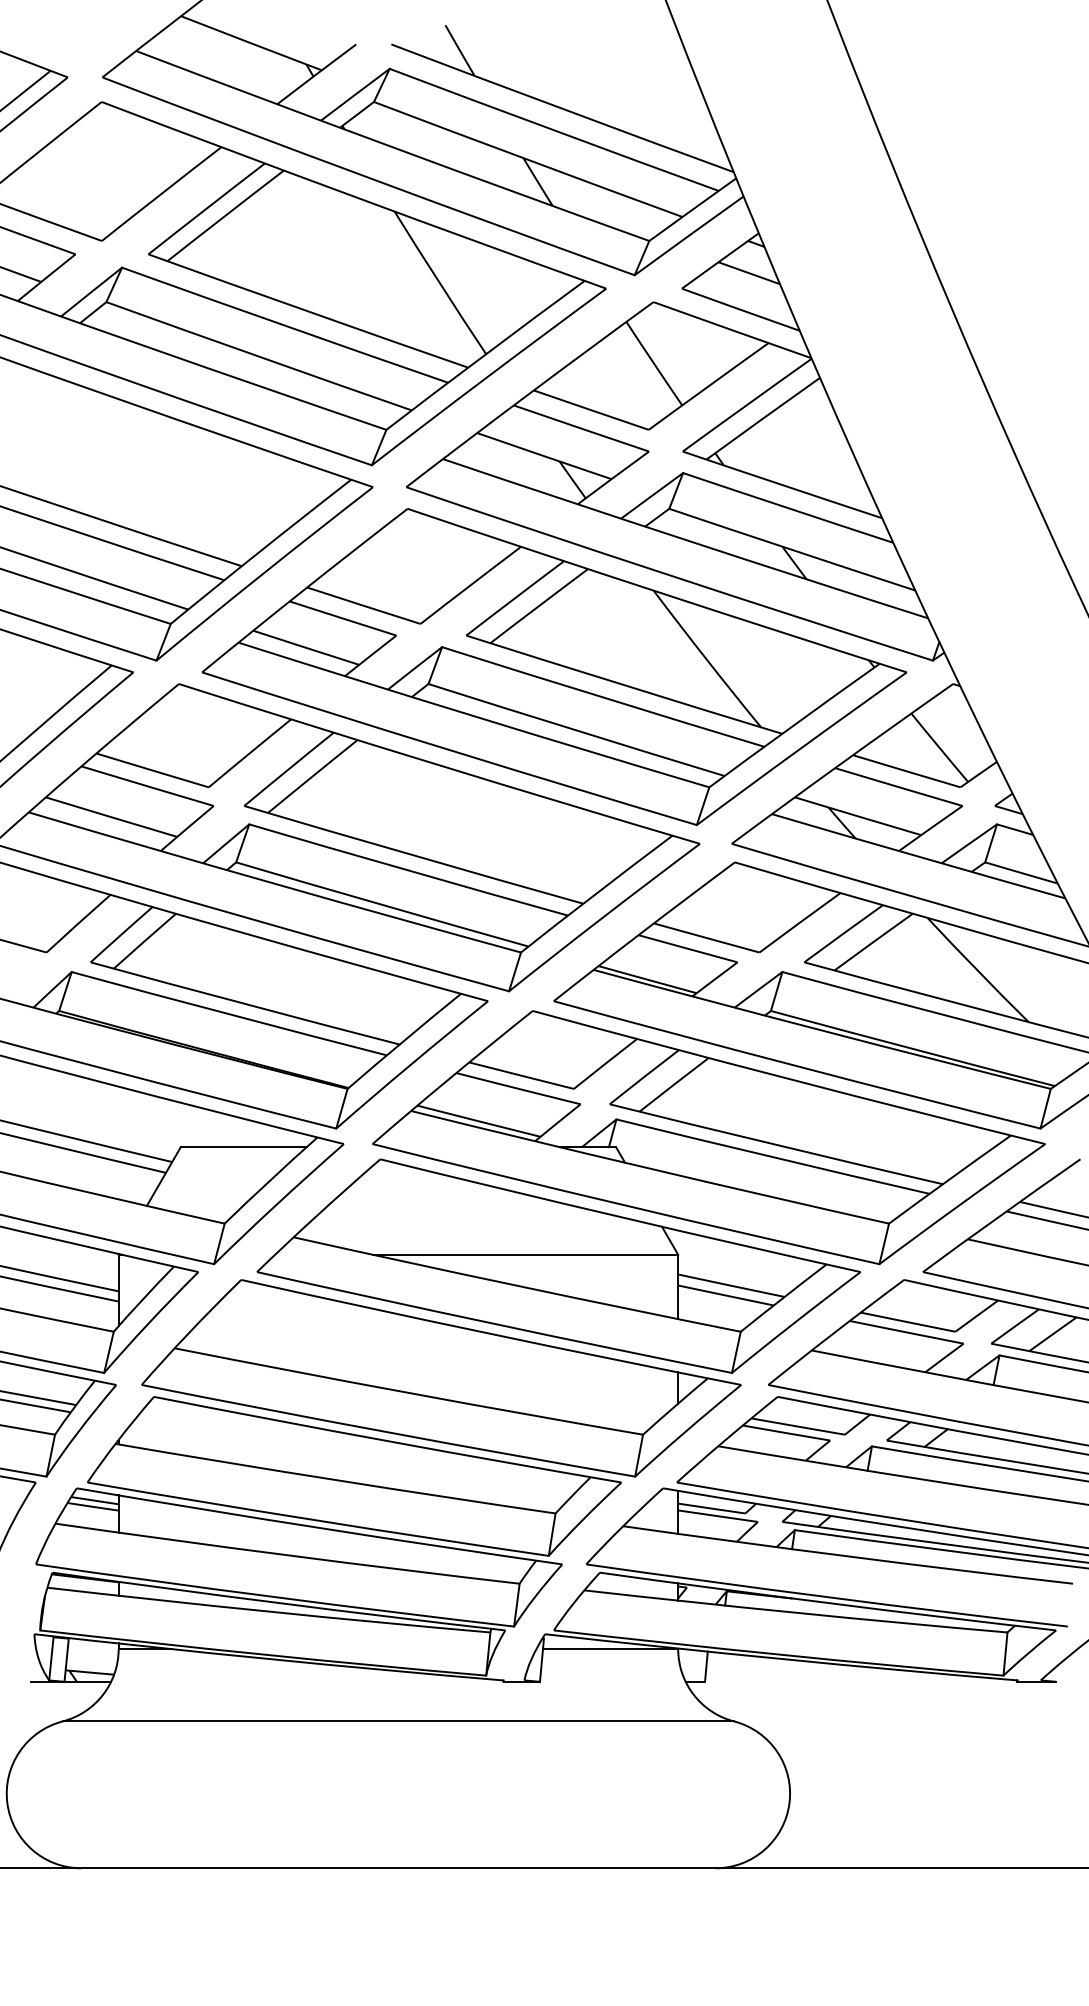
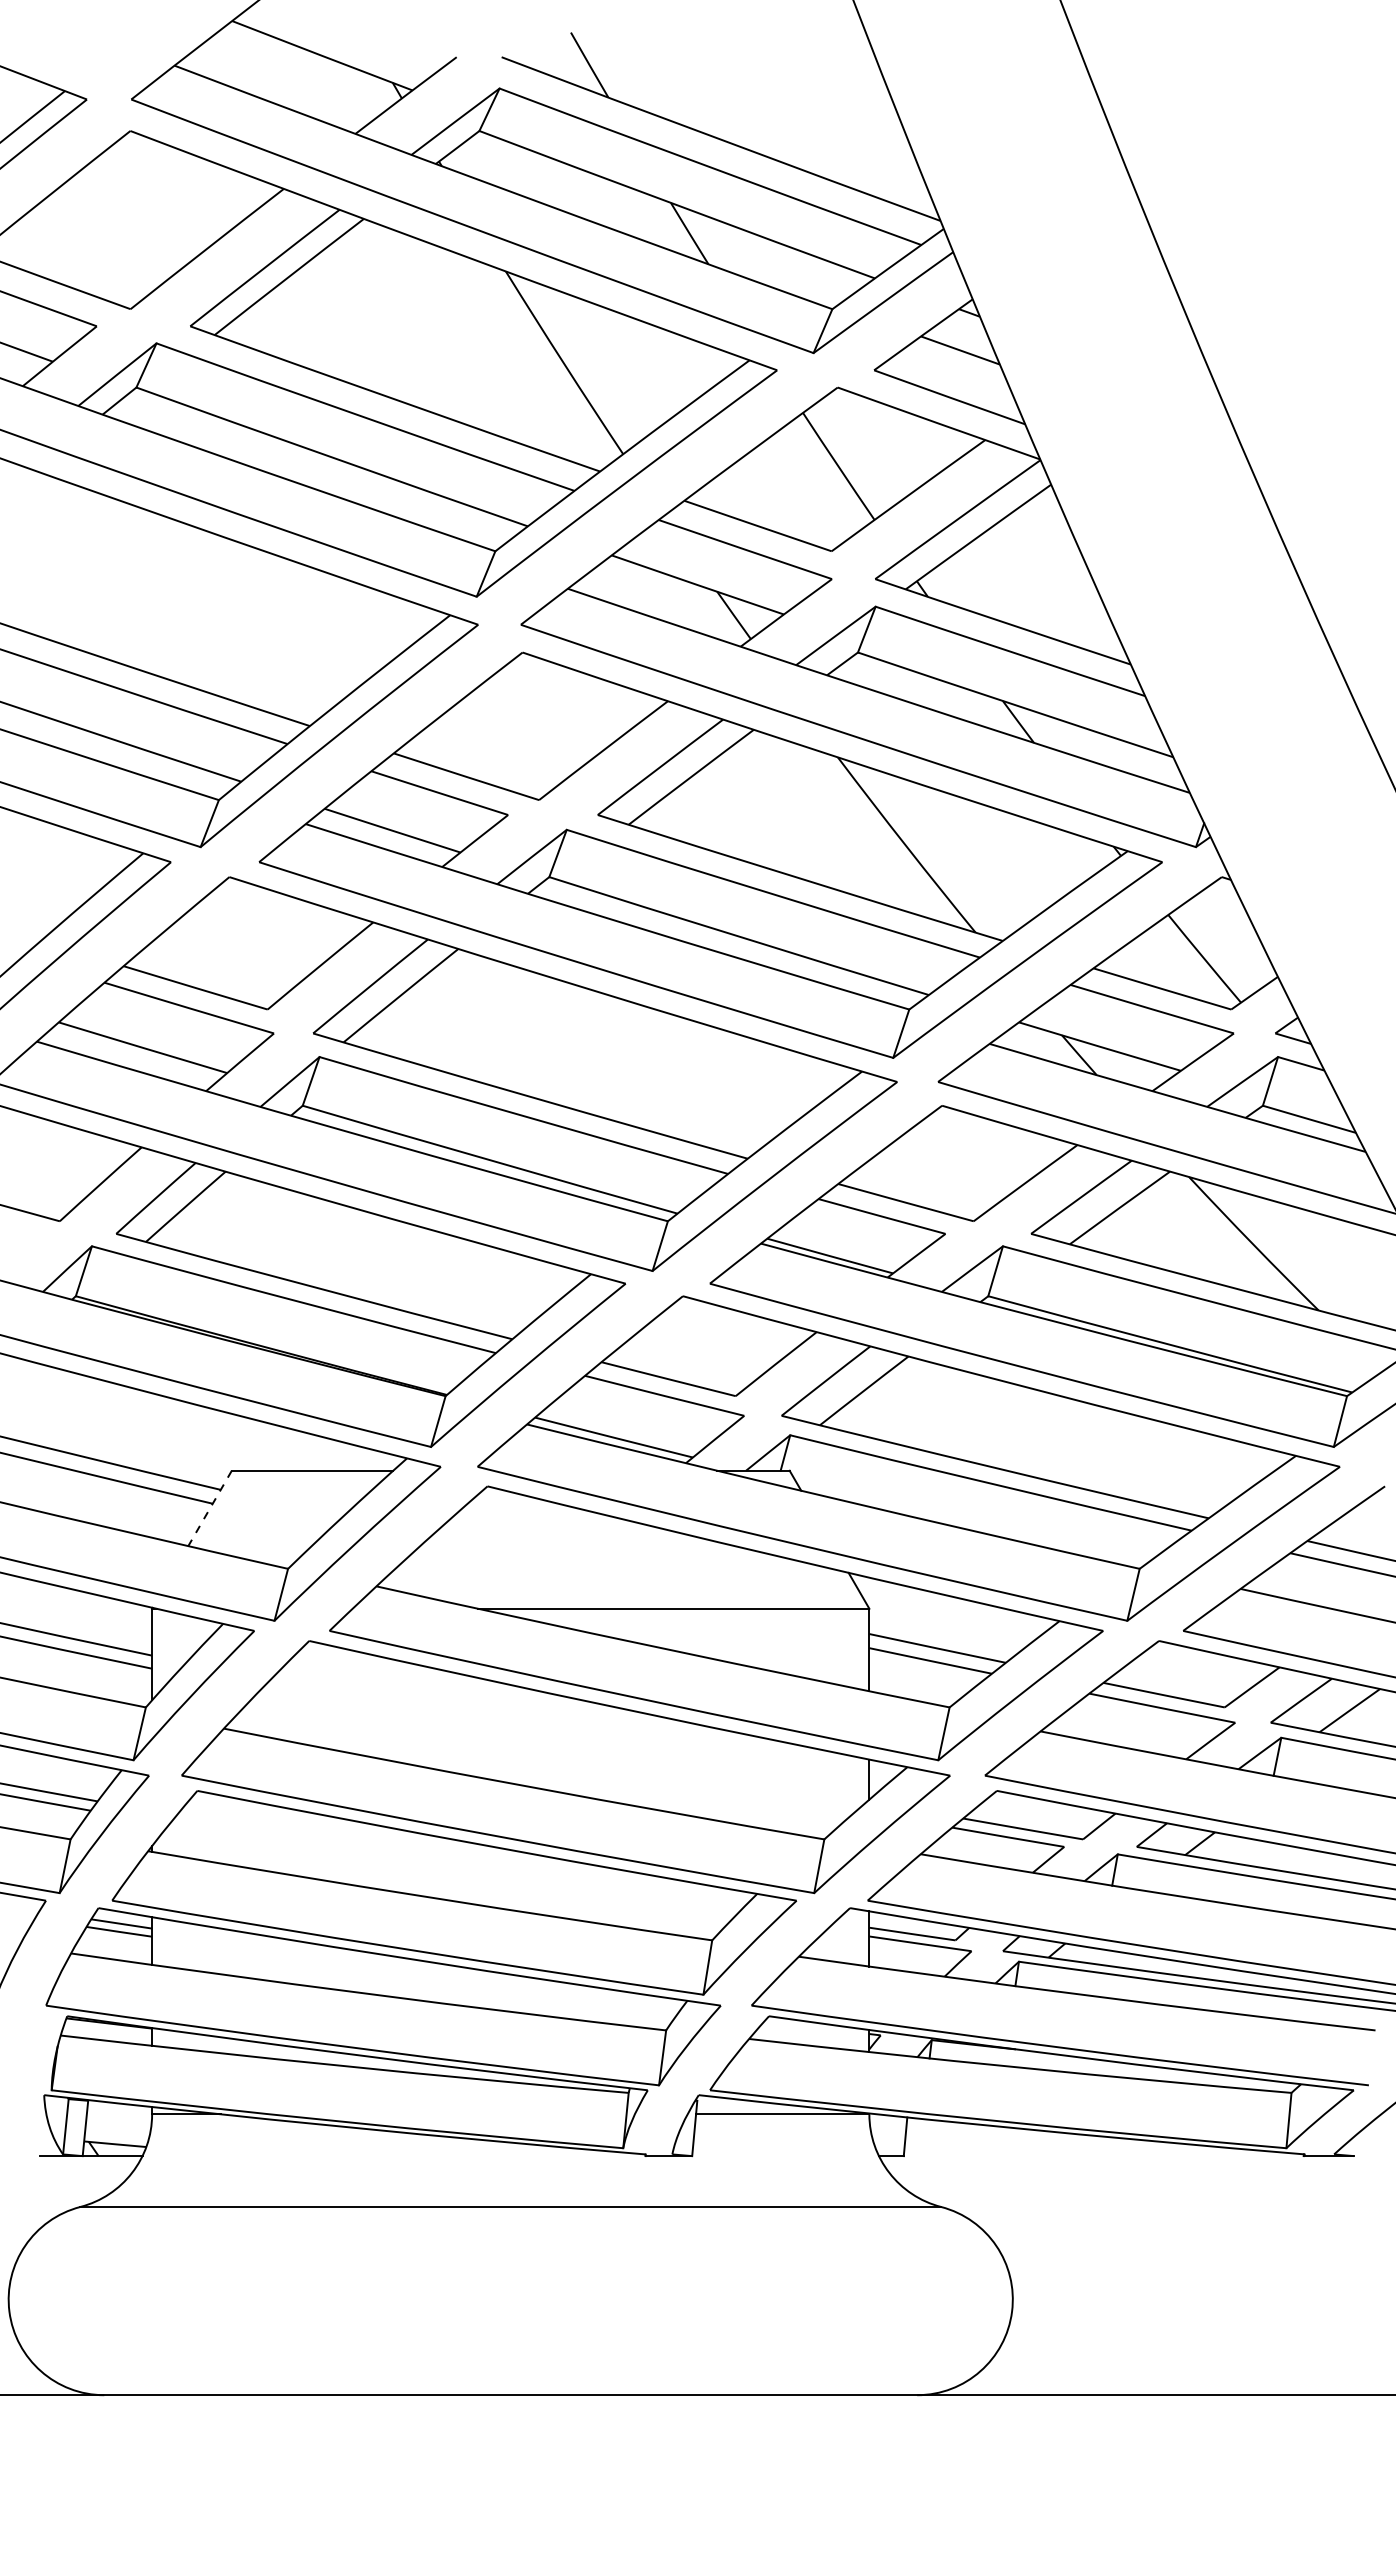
line: (164, 1176) -> (210, 1508), solid -> dashed

